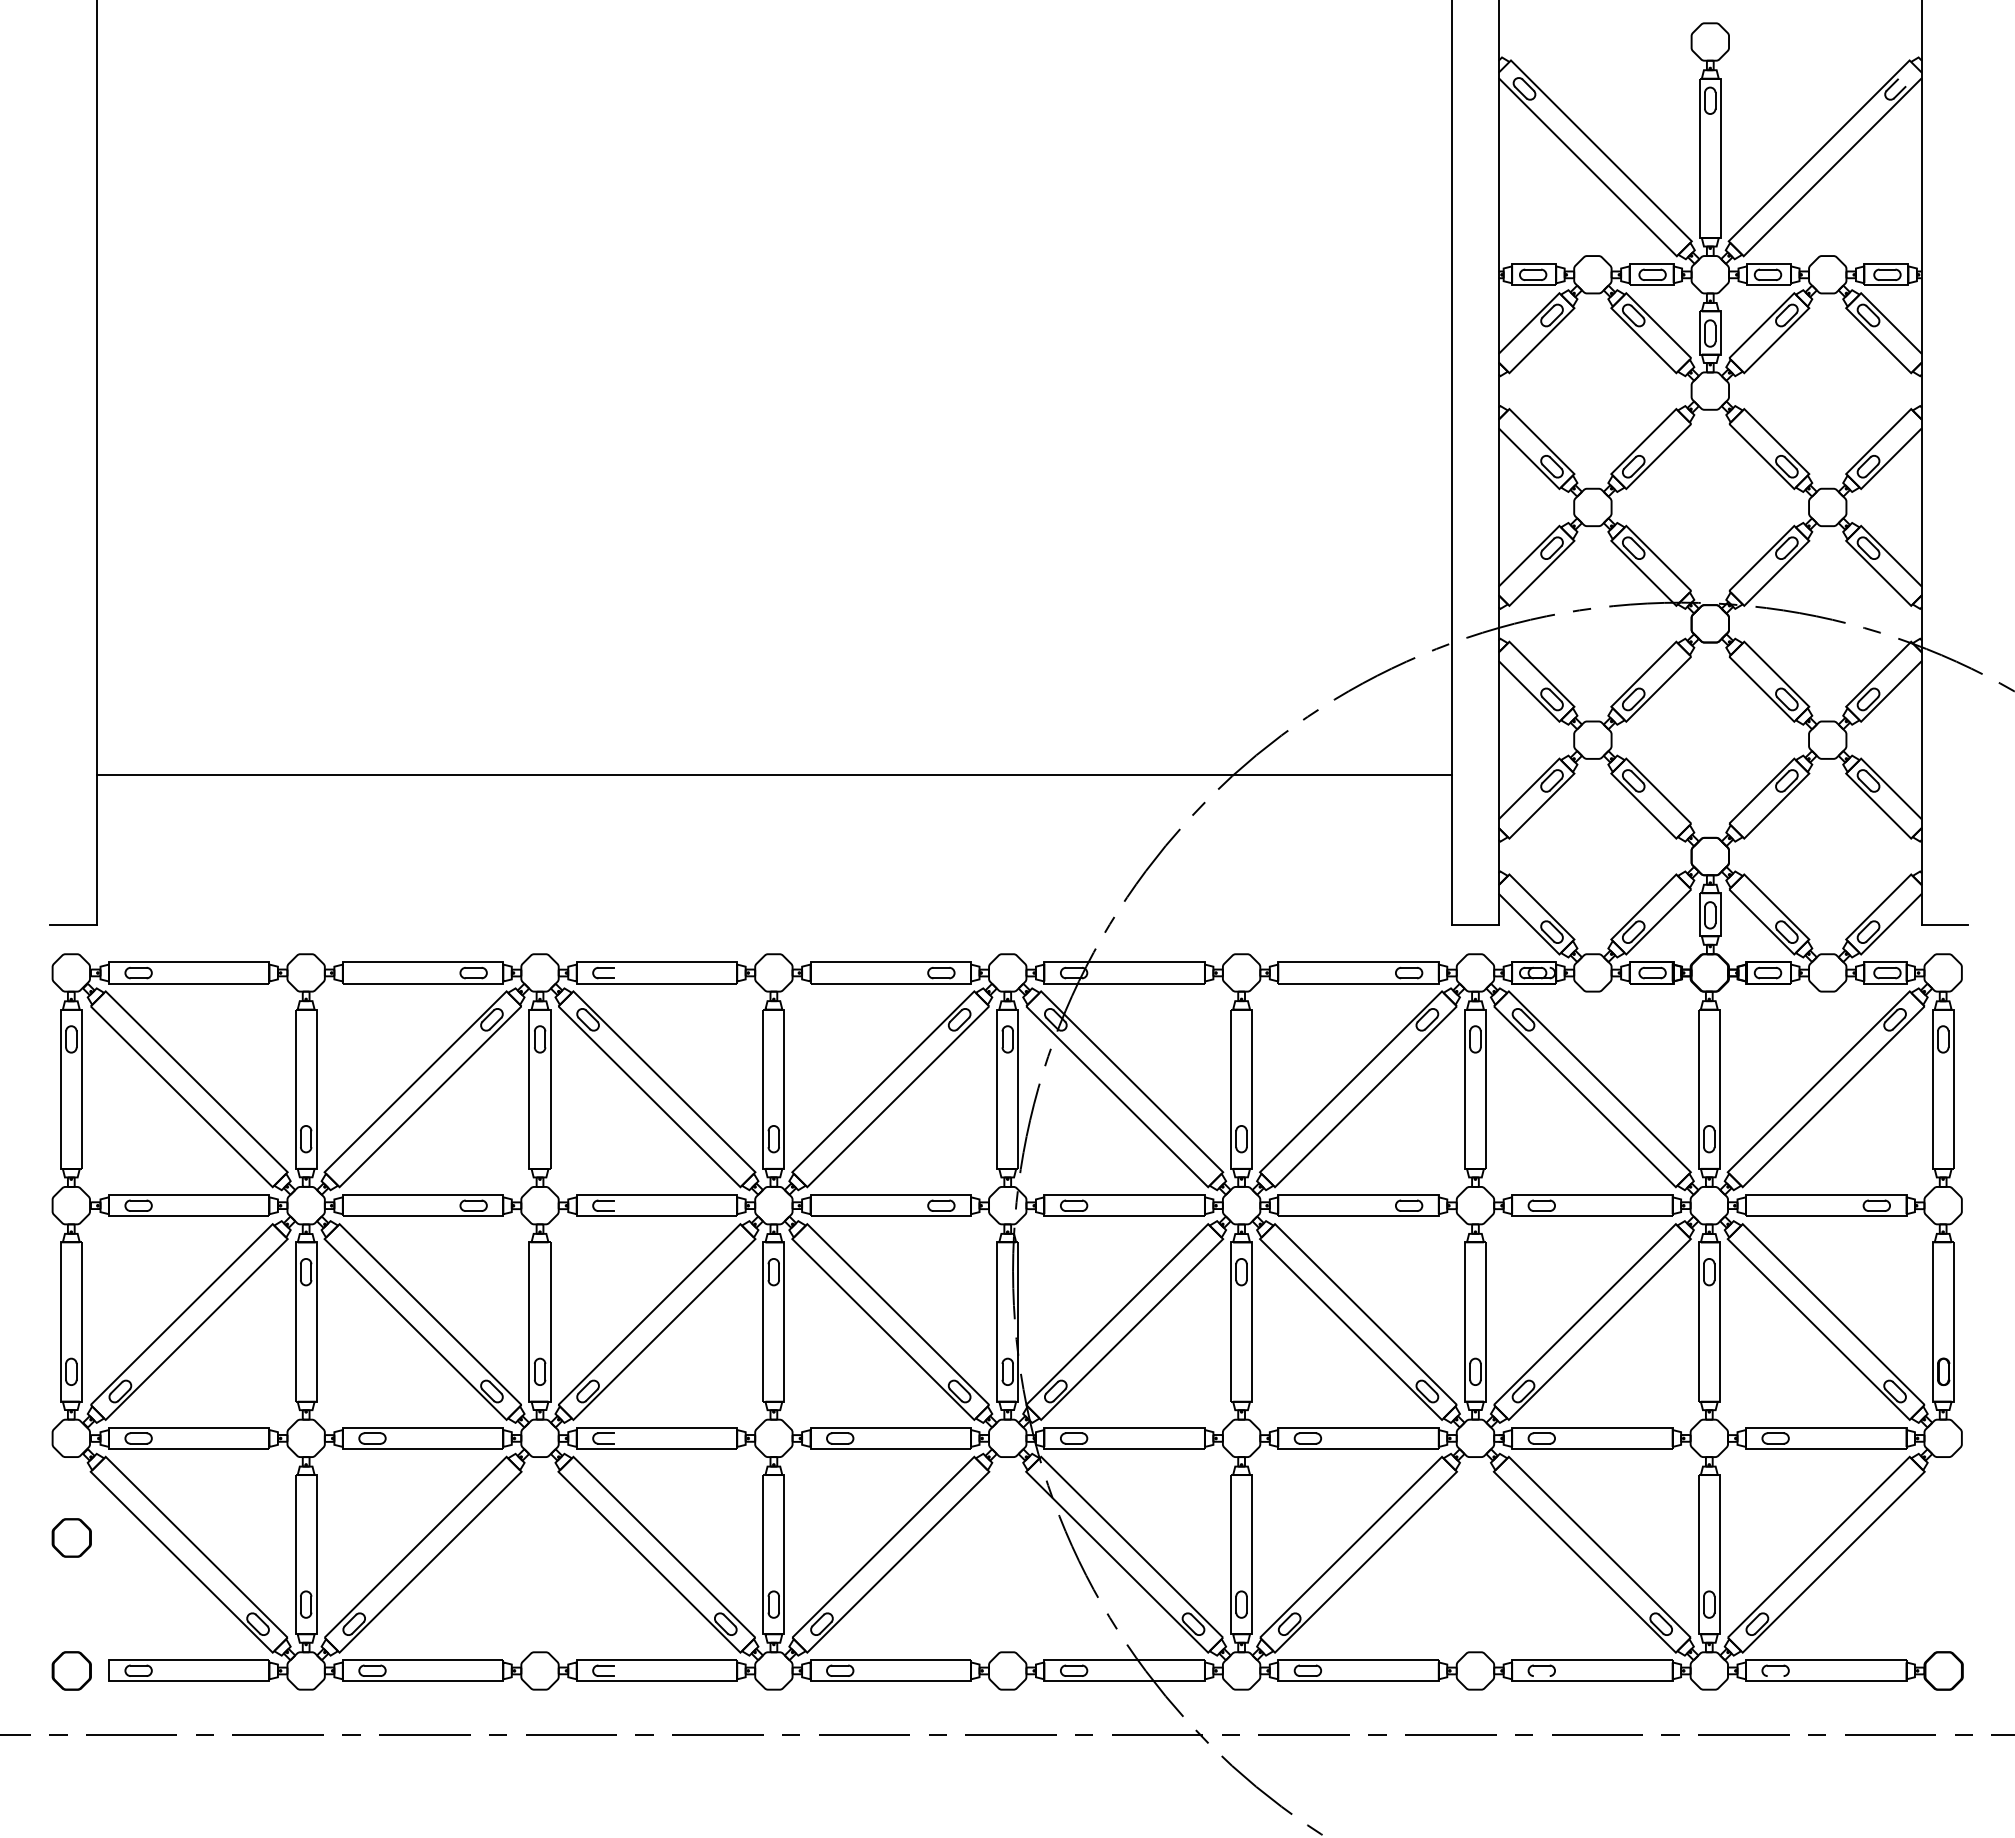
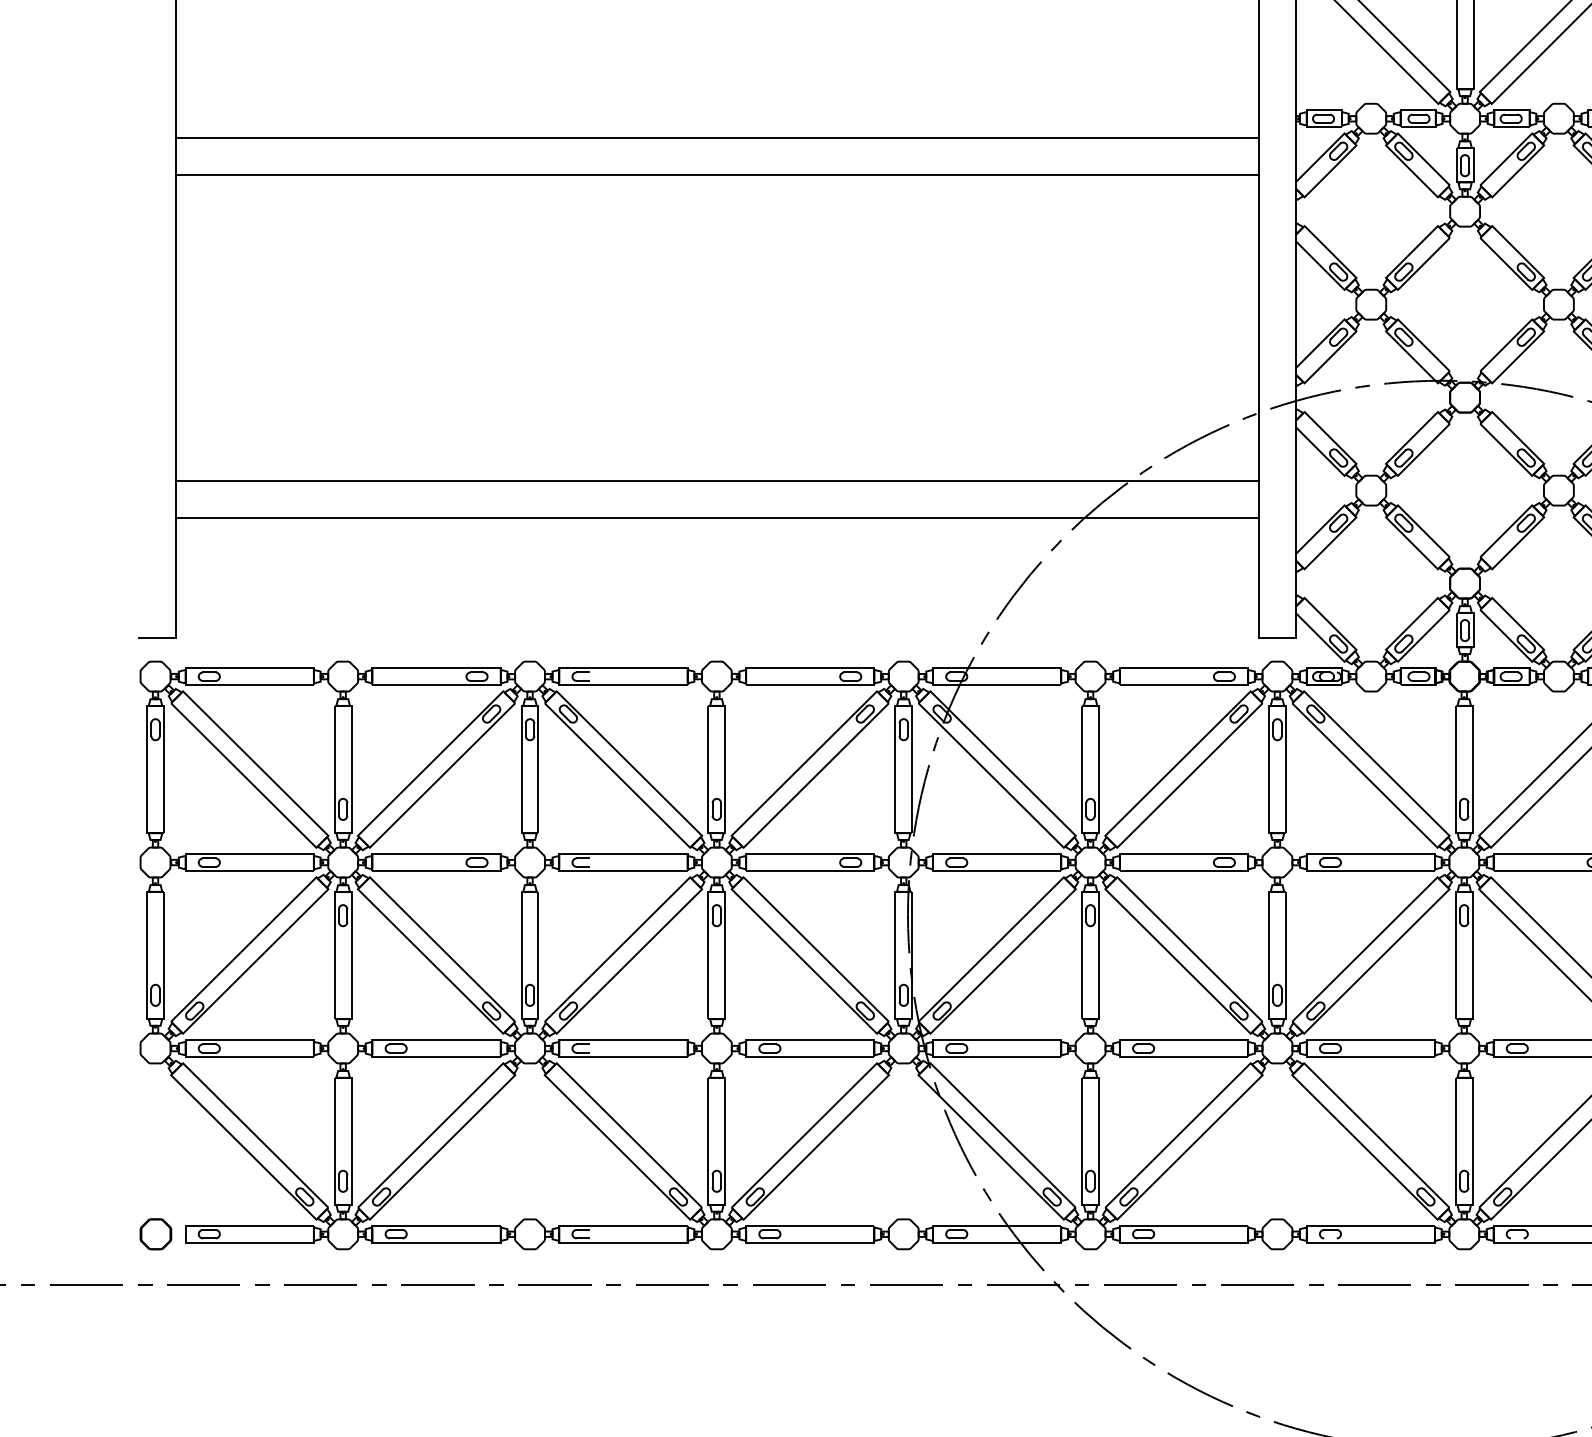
line: (774, 298) -> (717, 137), added
line: (774, 345) -> (717, 175), added
line: (774, 728) -> (717, 481), added
part: (71, 1537) -> (155, 1127), removed

